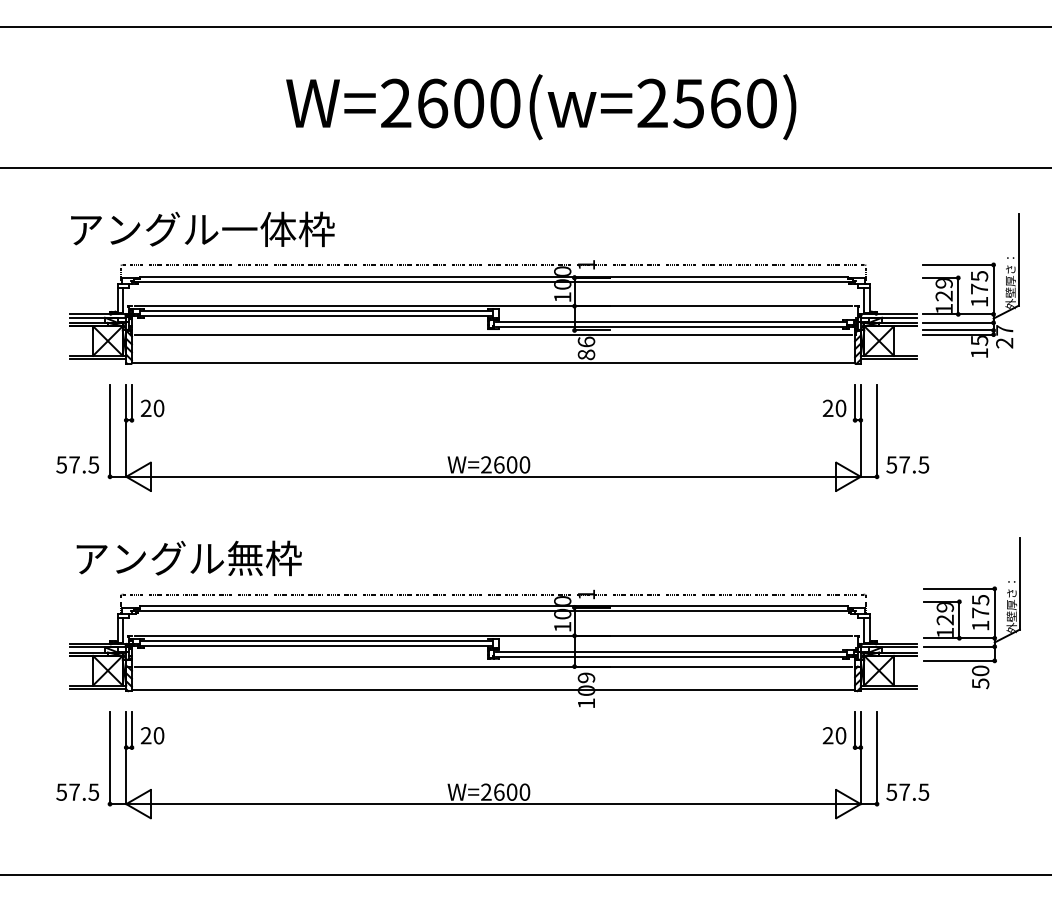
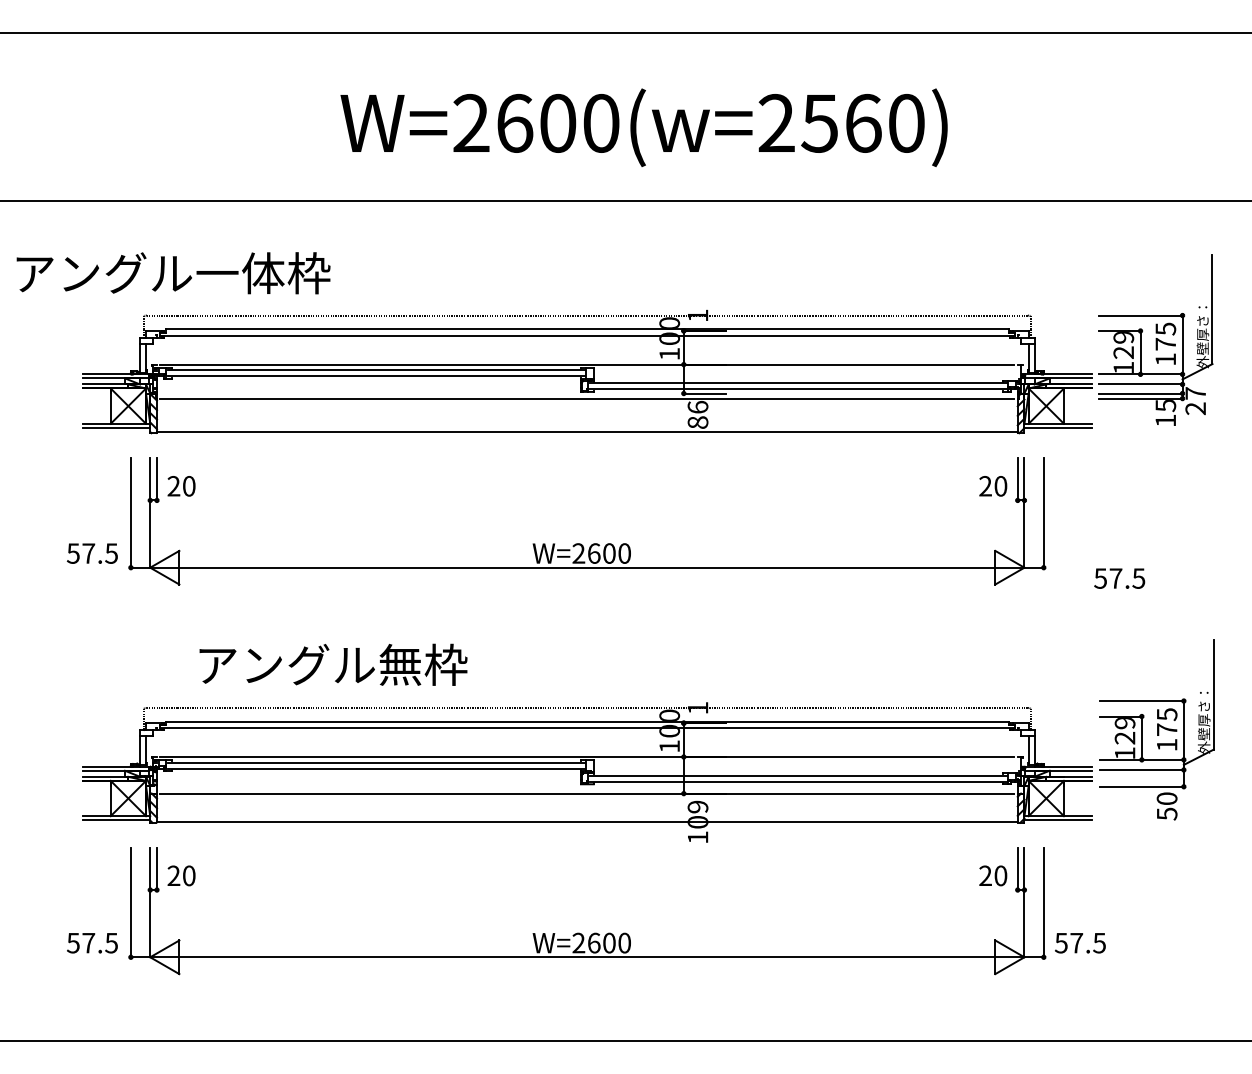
text: (202, 229) -> (173, 273), moved
text: (907, 464) -> (1119, 578), moved
text: (188, 558) -> (332, 664), moved

